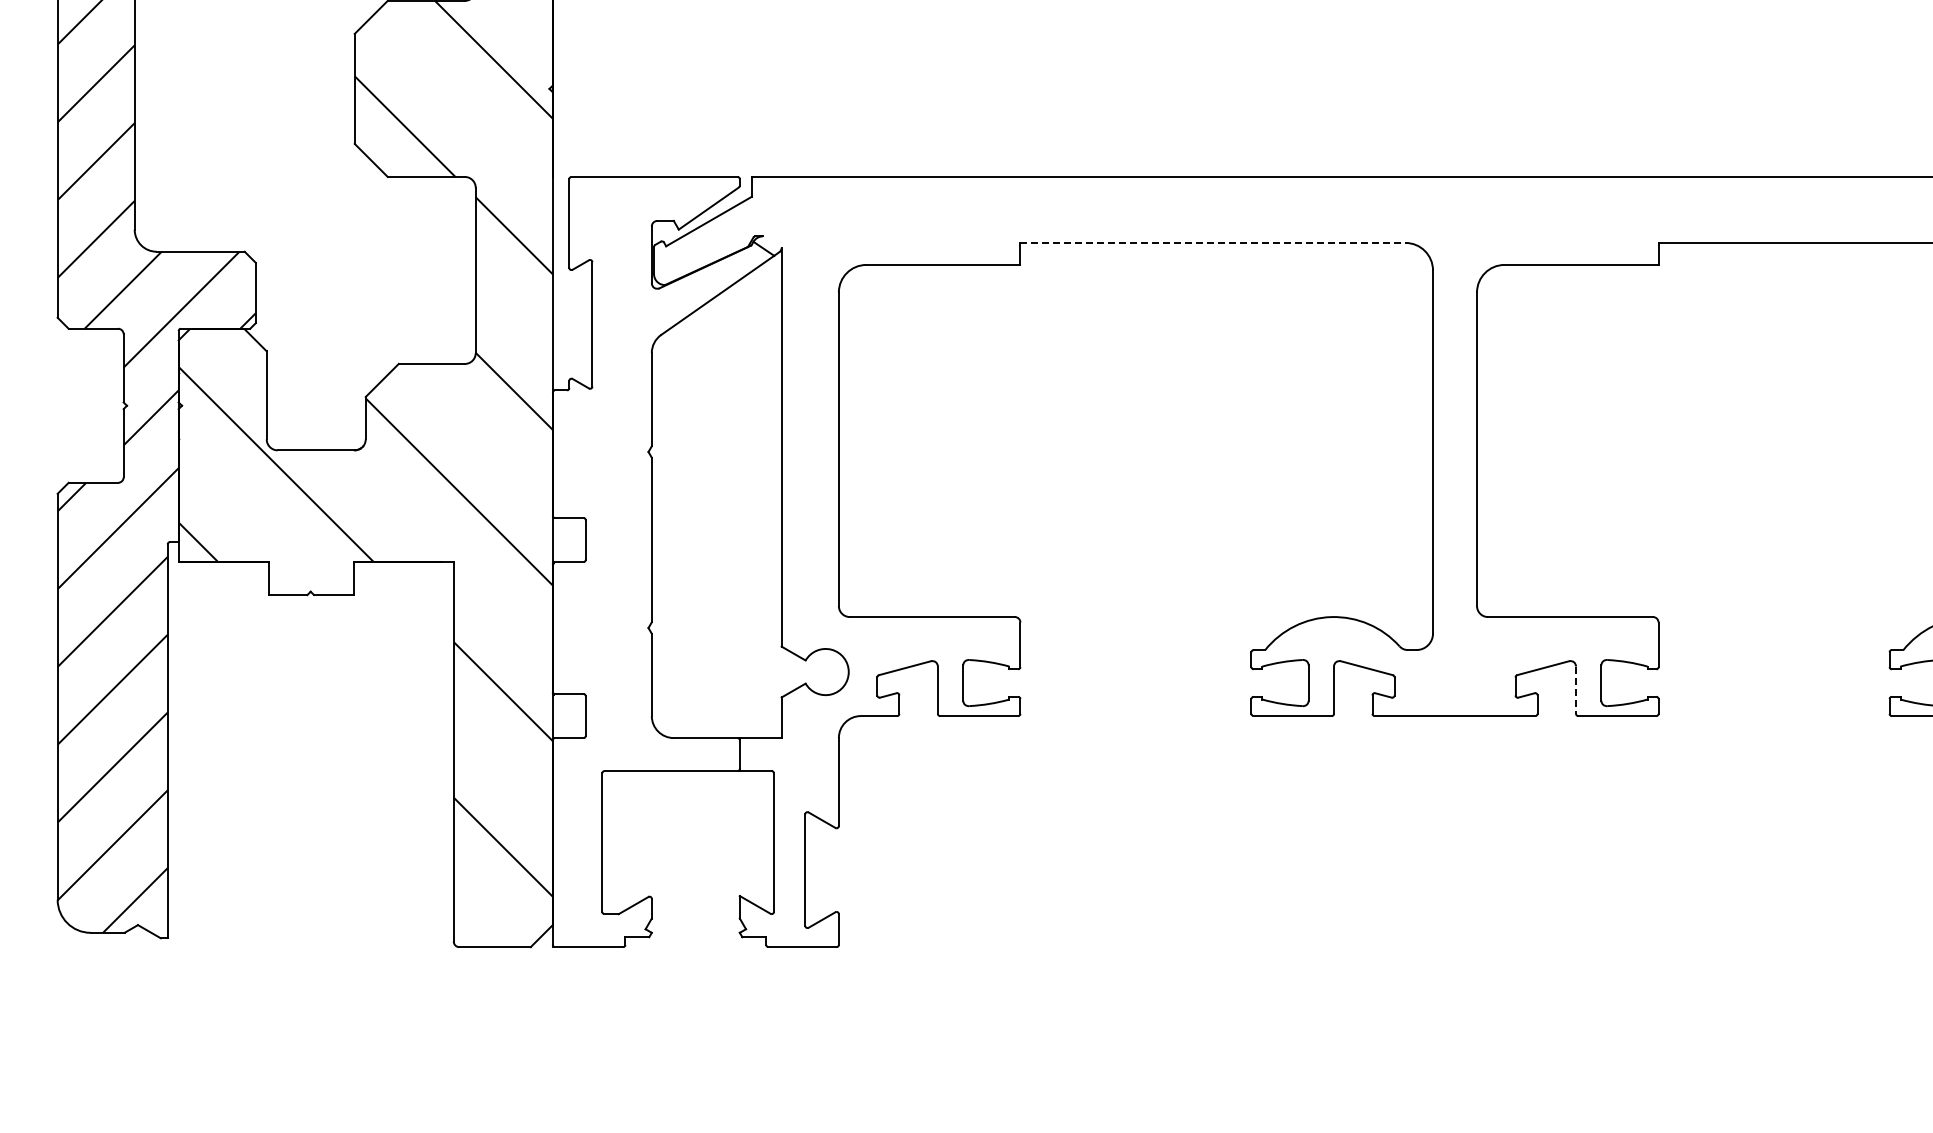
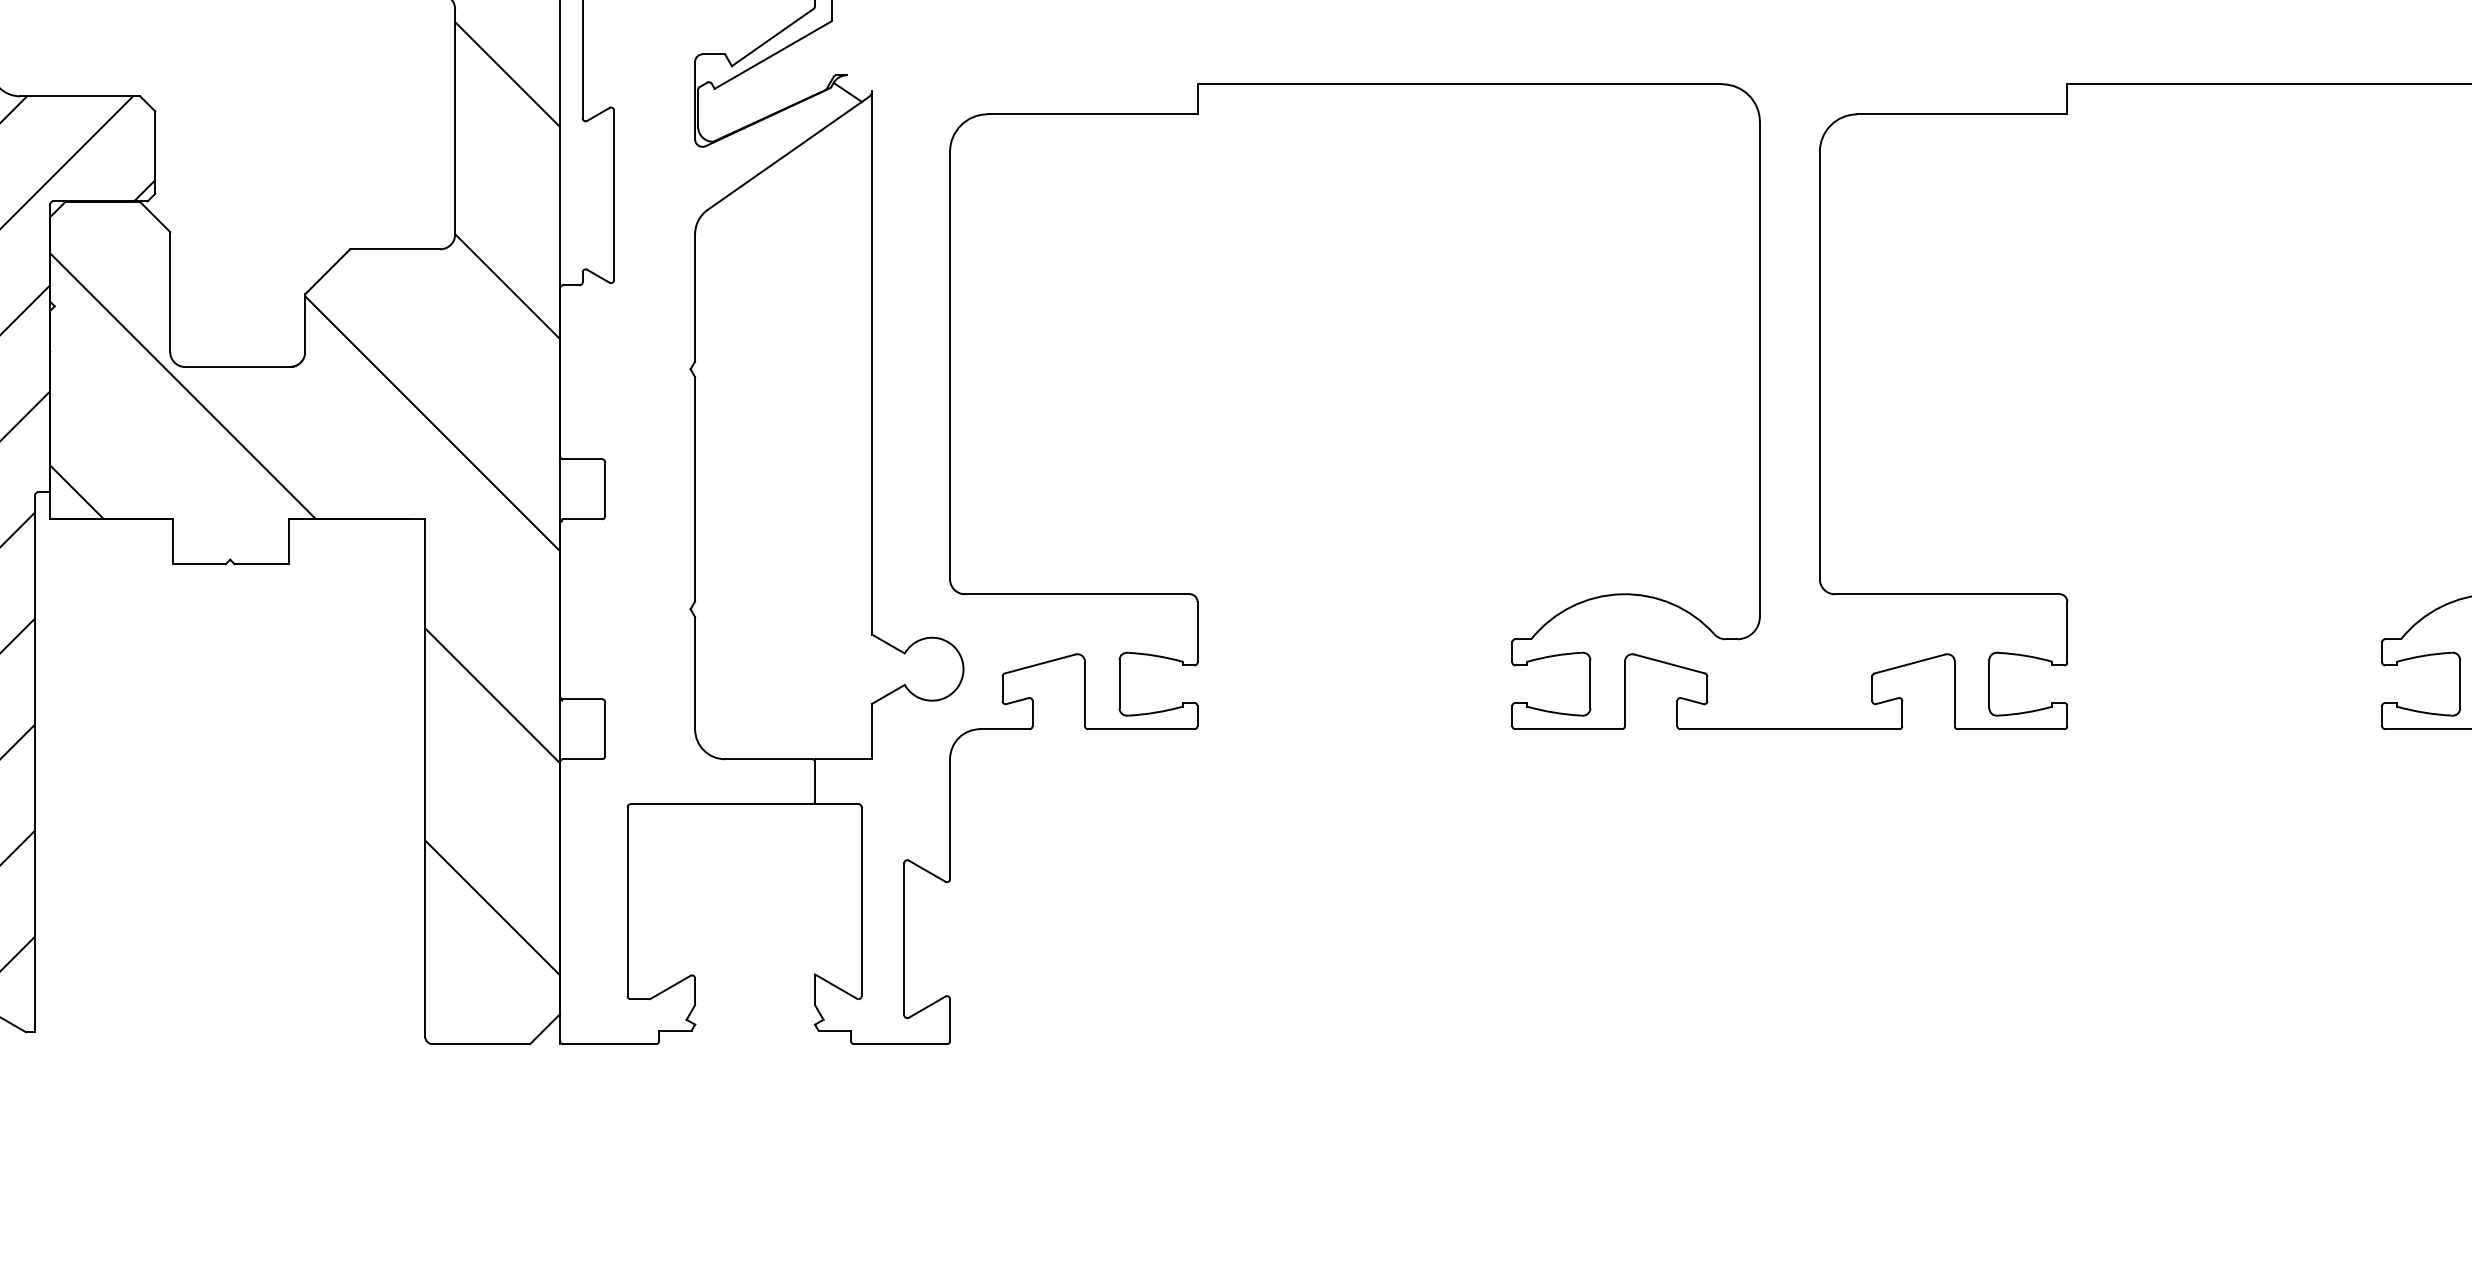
line: (1212, 242) -> (1459, 83), dashed -> solid
line: (1576, 690) -> (1955, 694), dashed -> solid

